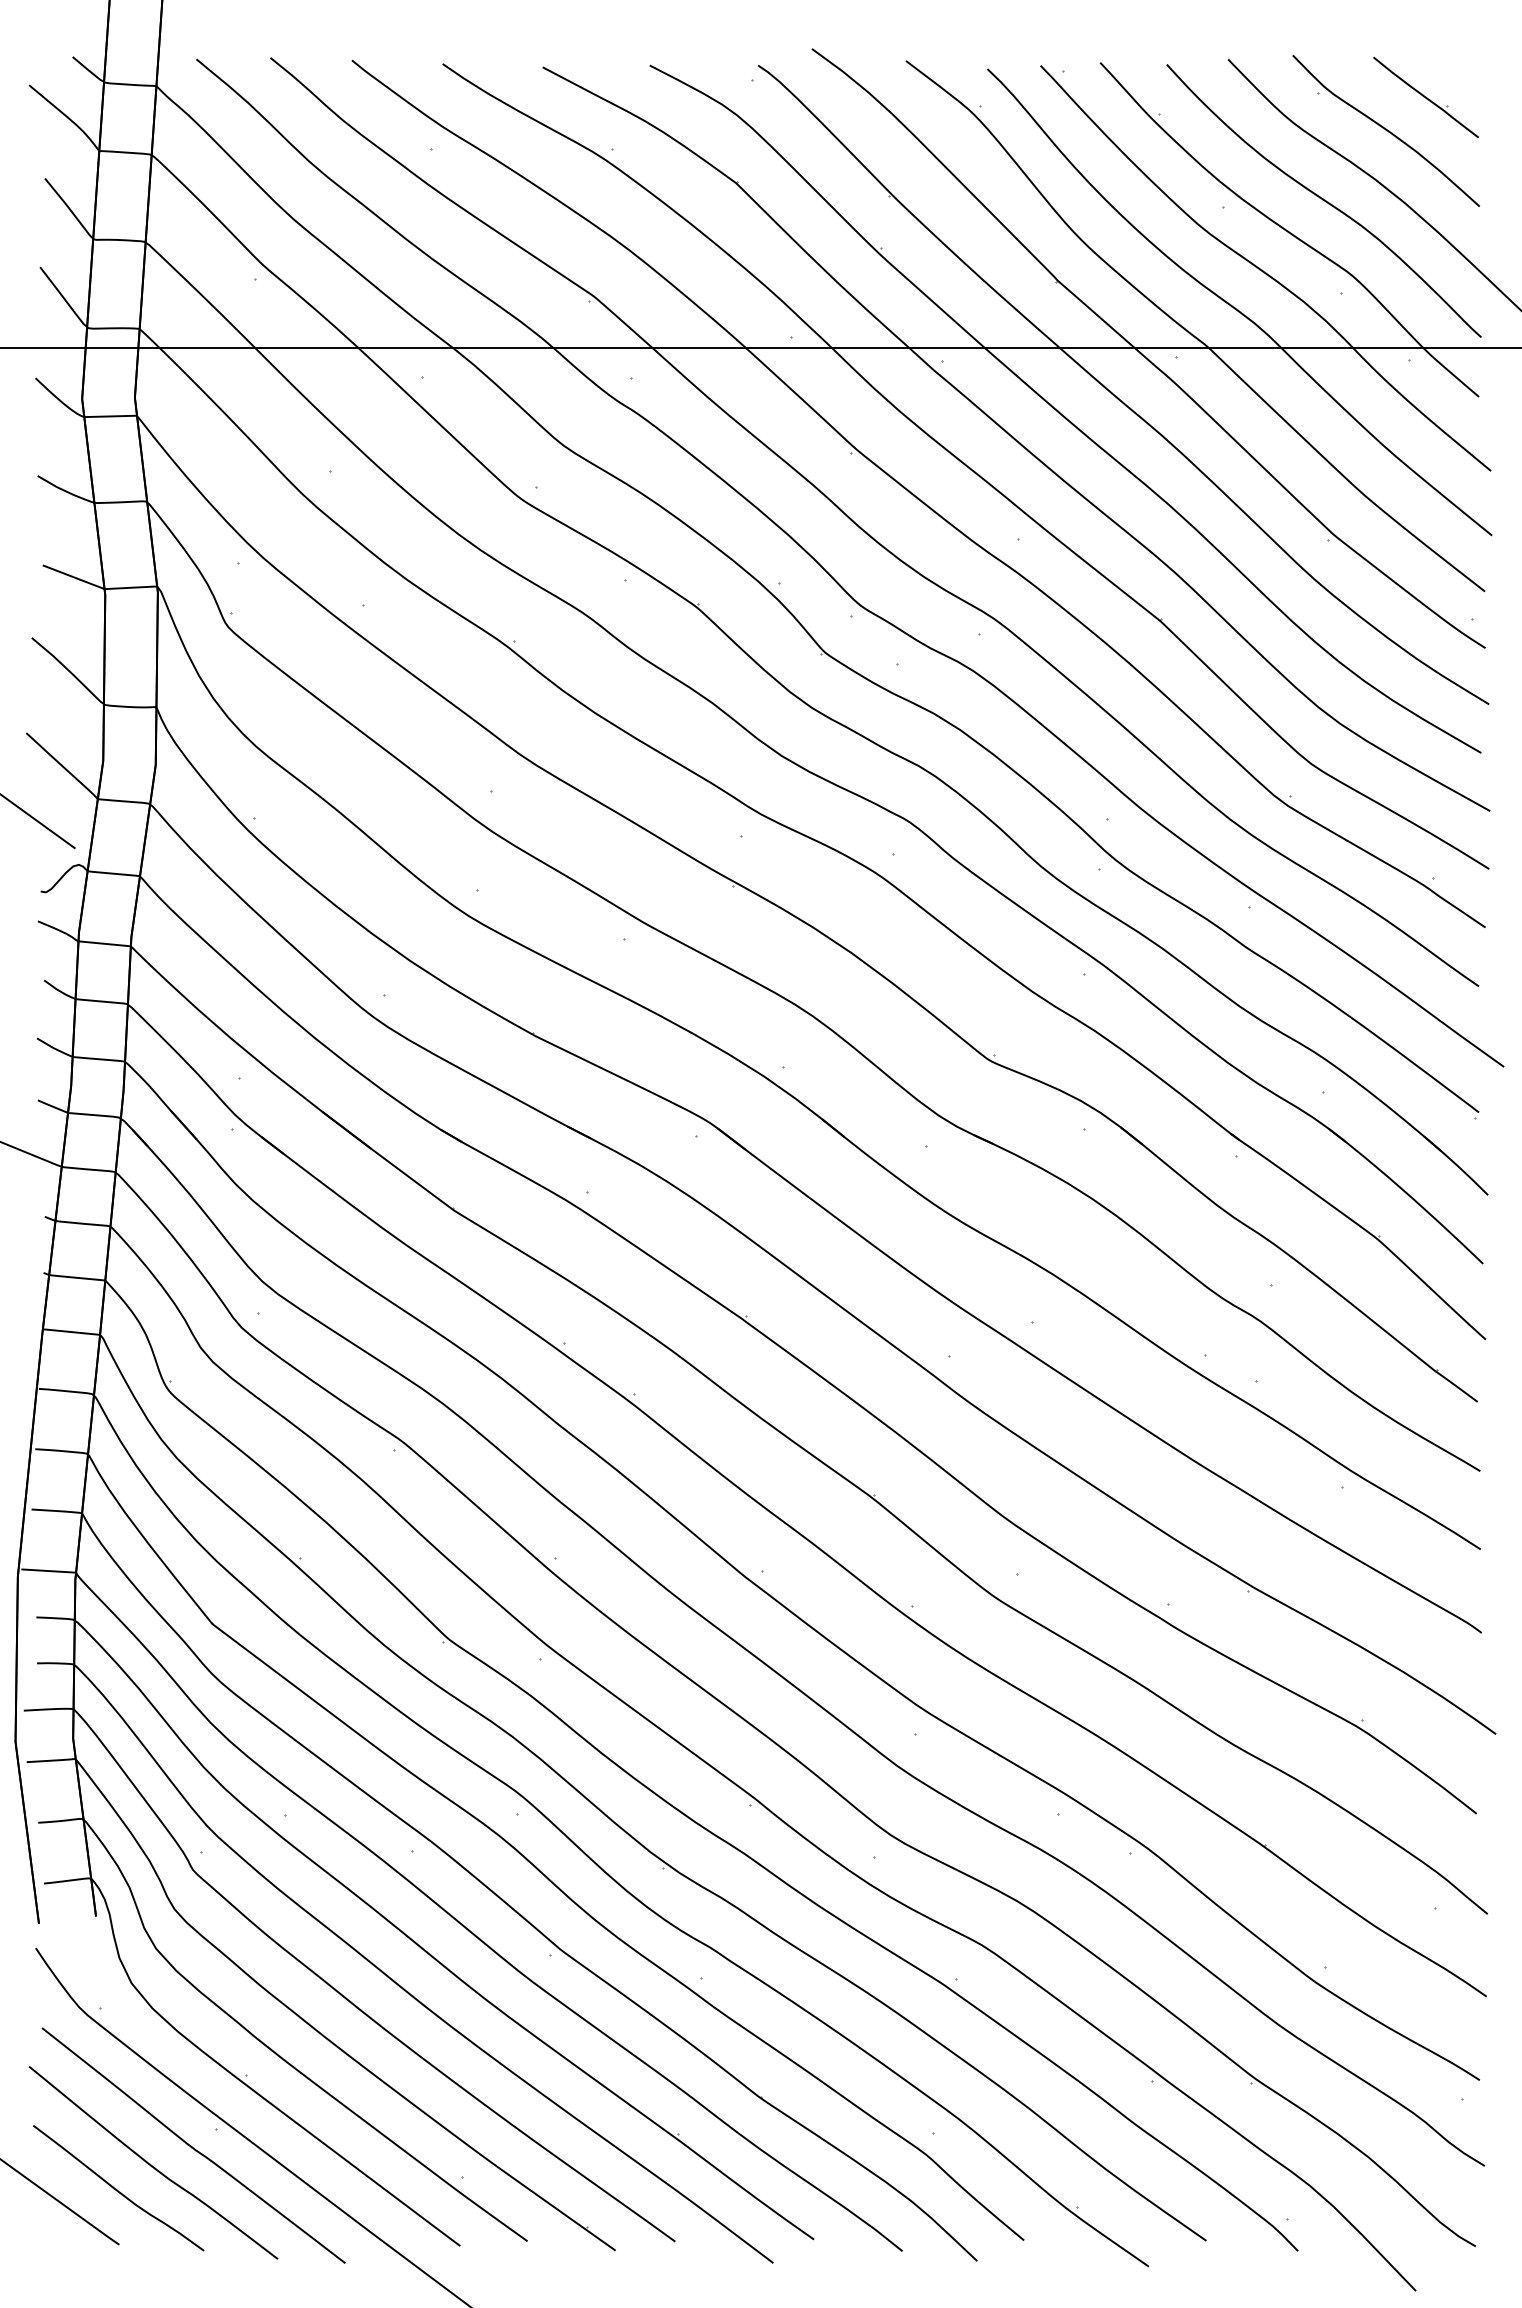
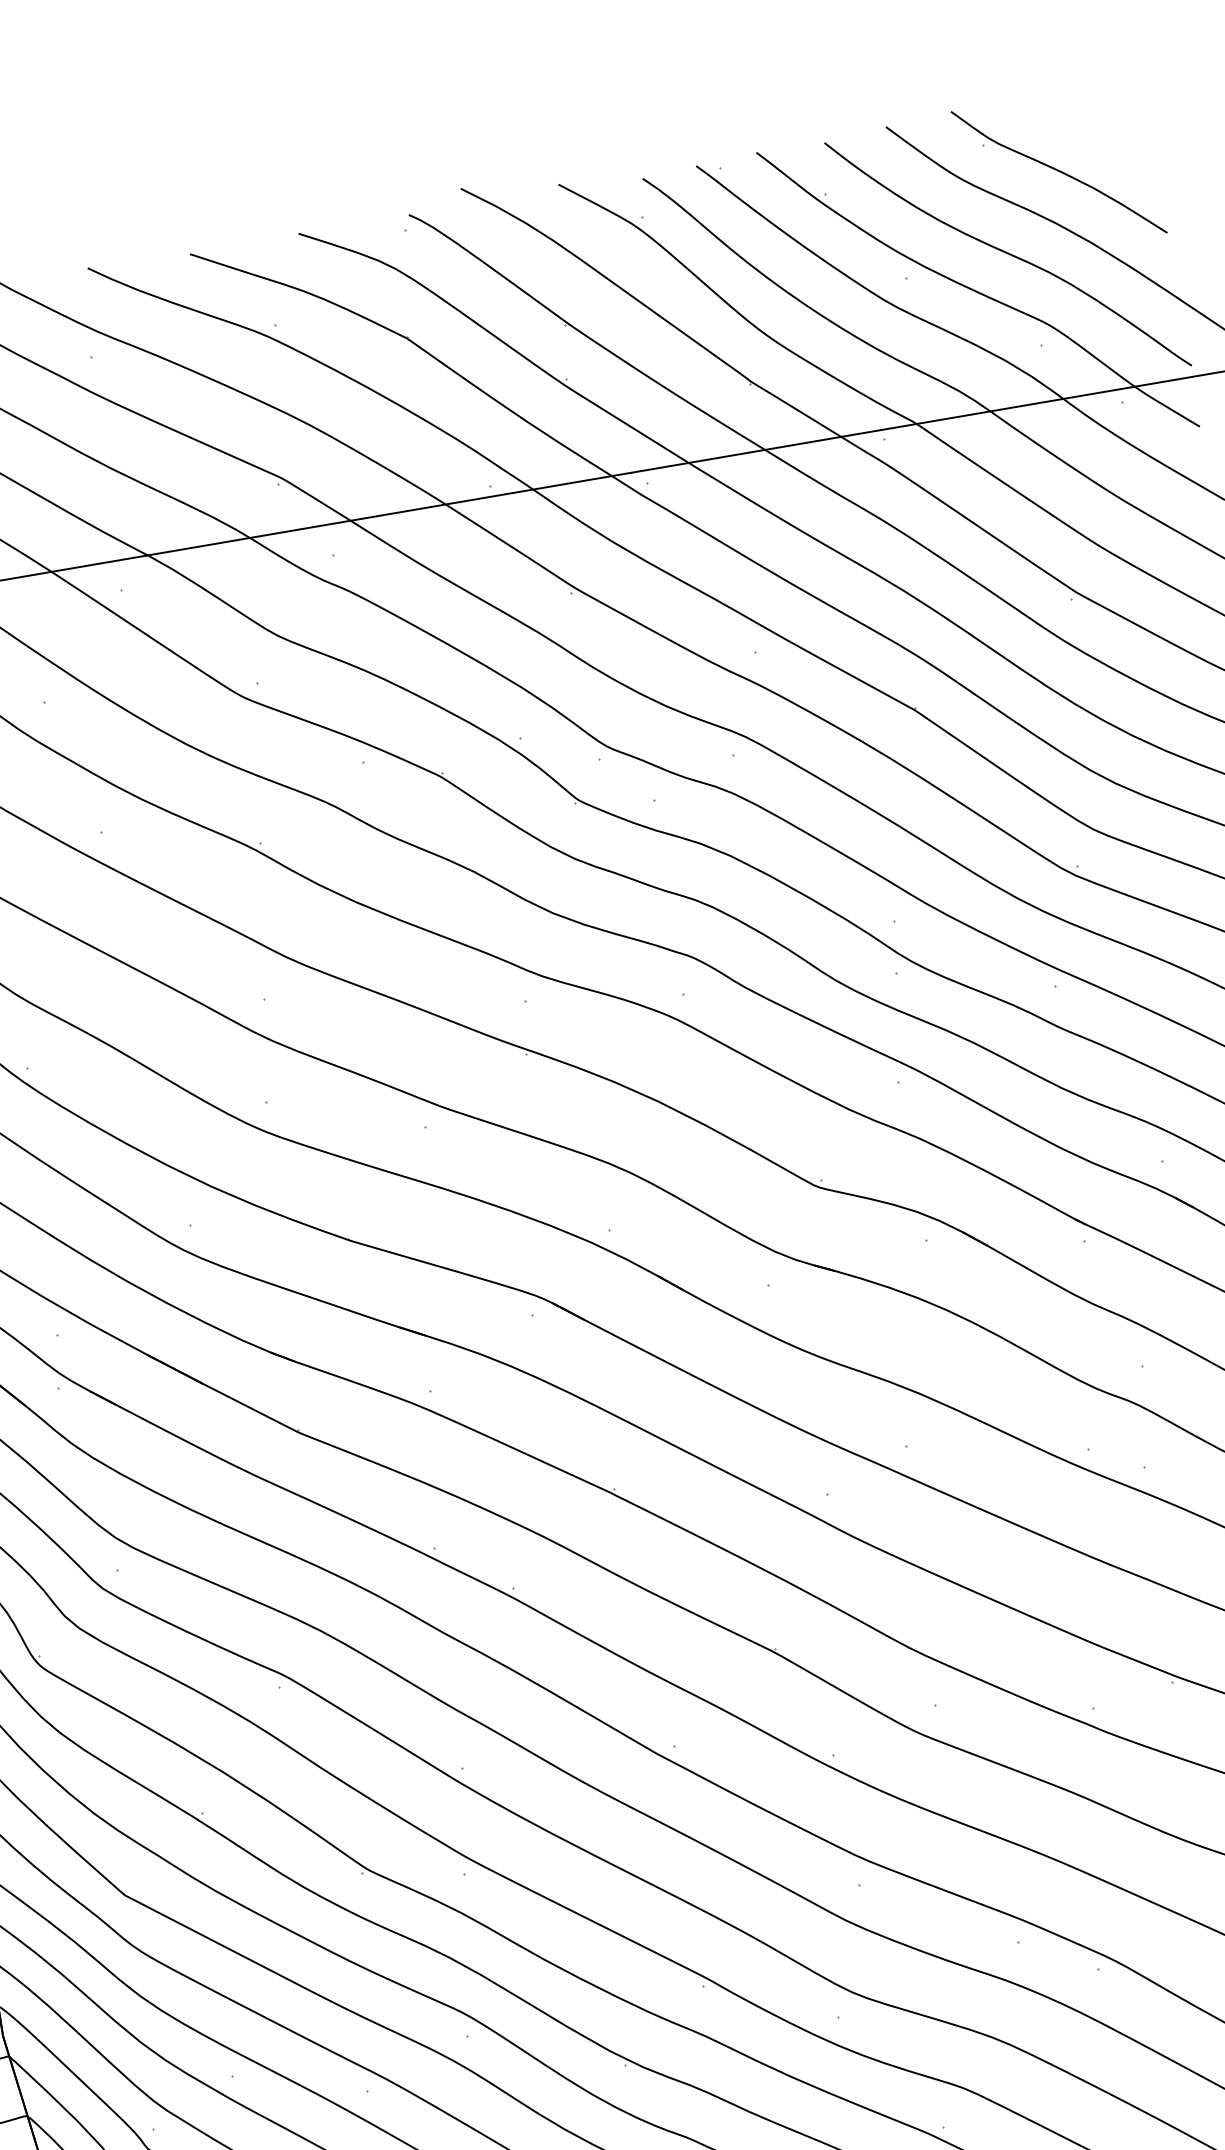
part: (1425, 96) -> (1093, 130), removed

